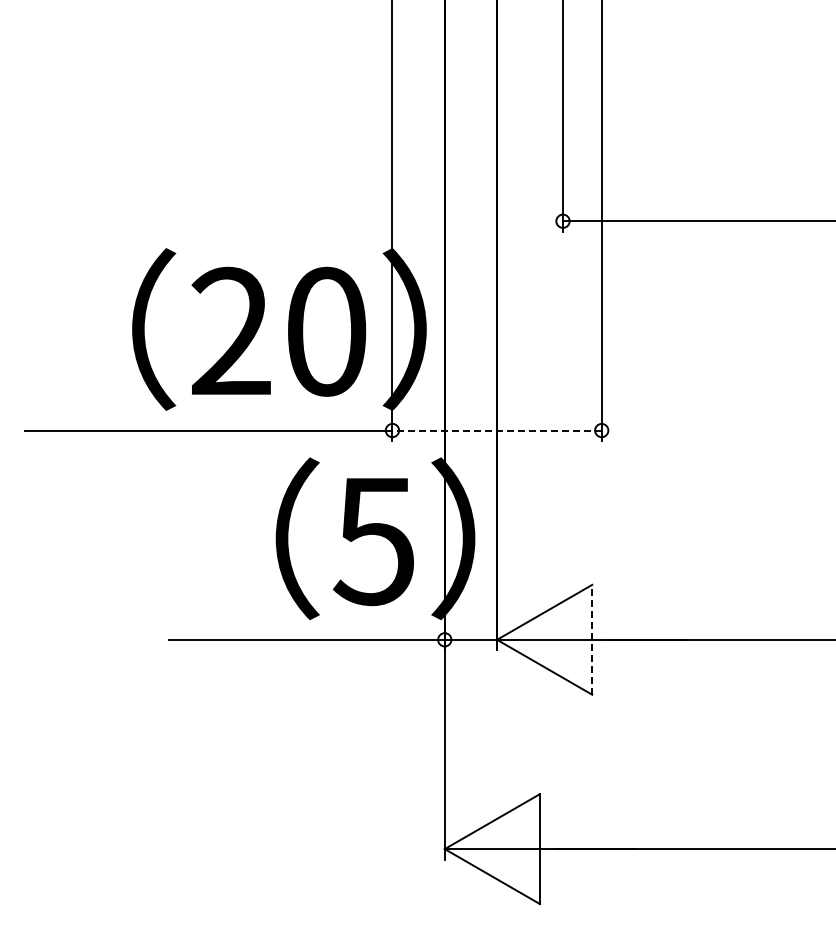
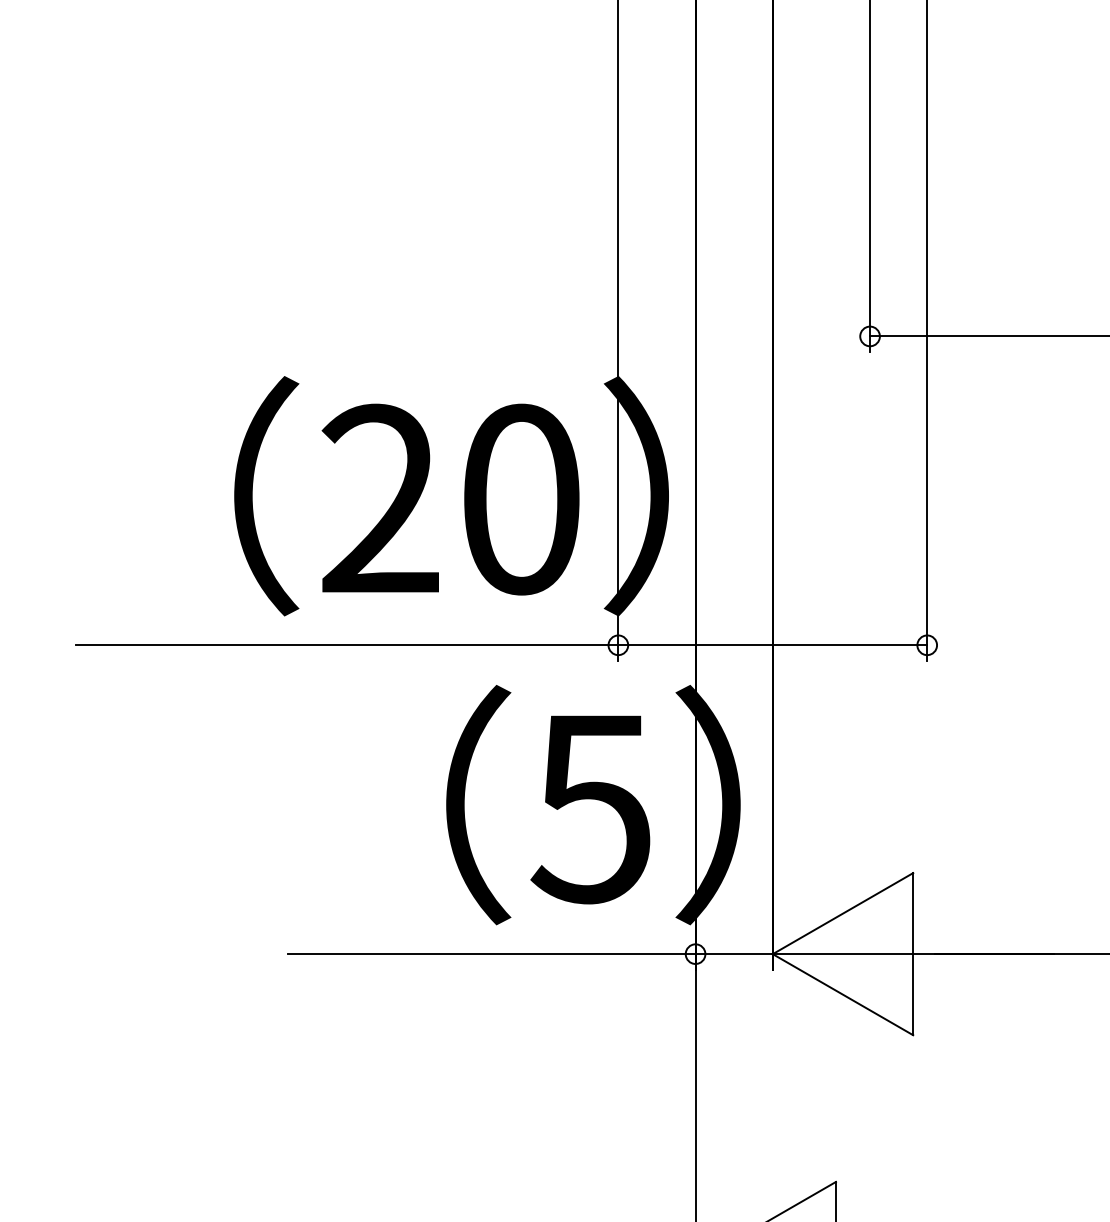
line: (497, 430) -> (773, 645), dashed -> solid
line: (592, 639) -> (913, 953), dashed -> solid

